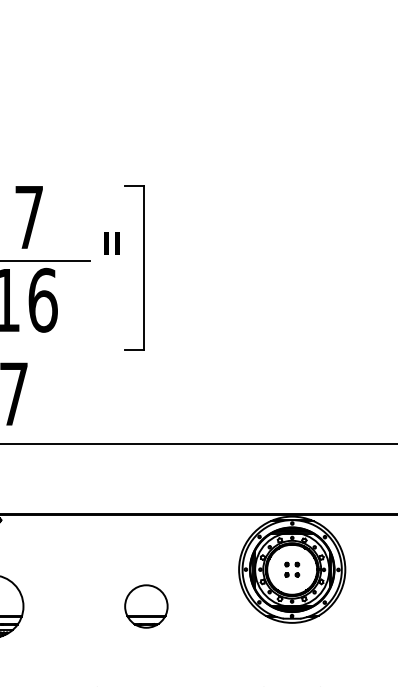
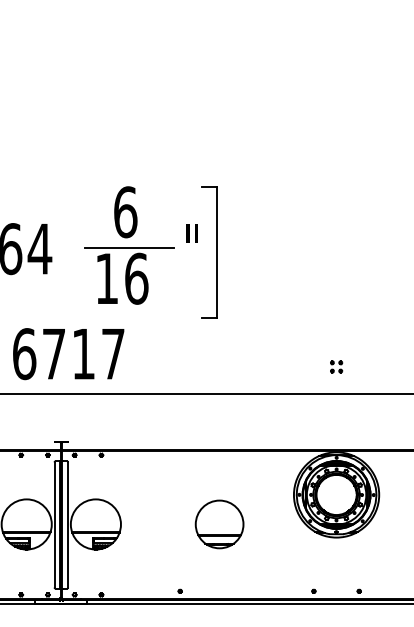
text: (29, 217) -> (125, 212), 7 -> 6
part: (292, 569) -> (336, 366), moved
part: (146, 606) -> (219, 524), size x1.4

